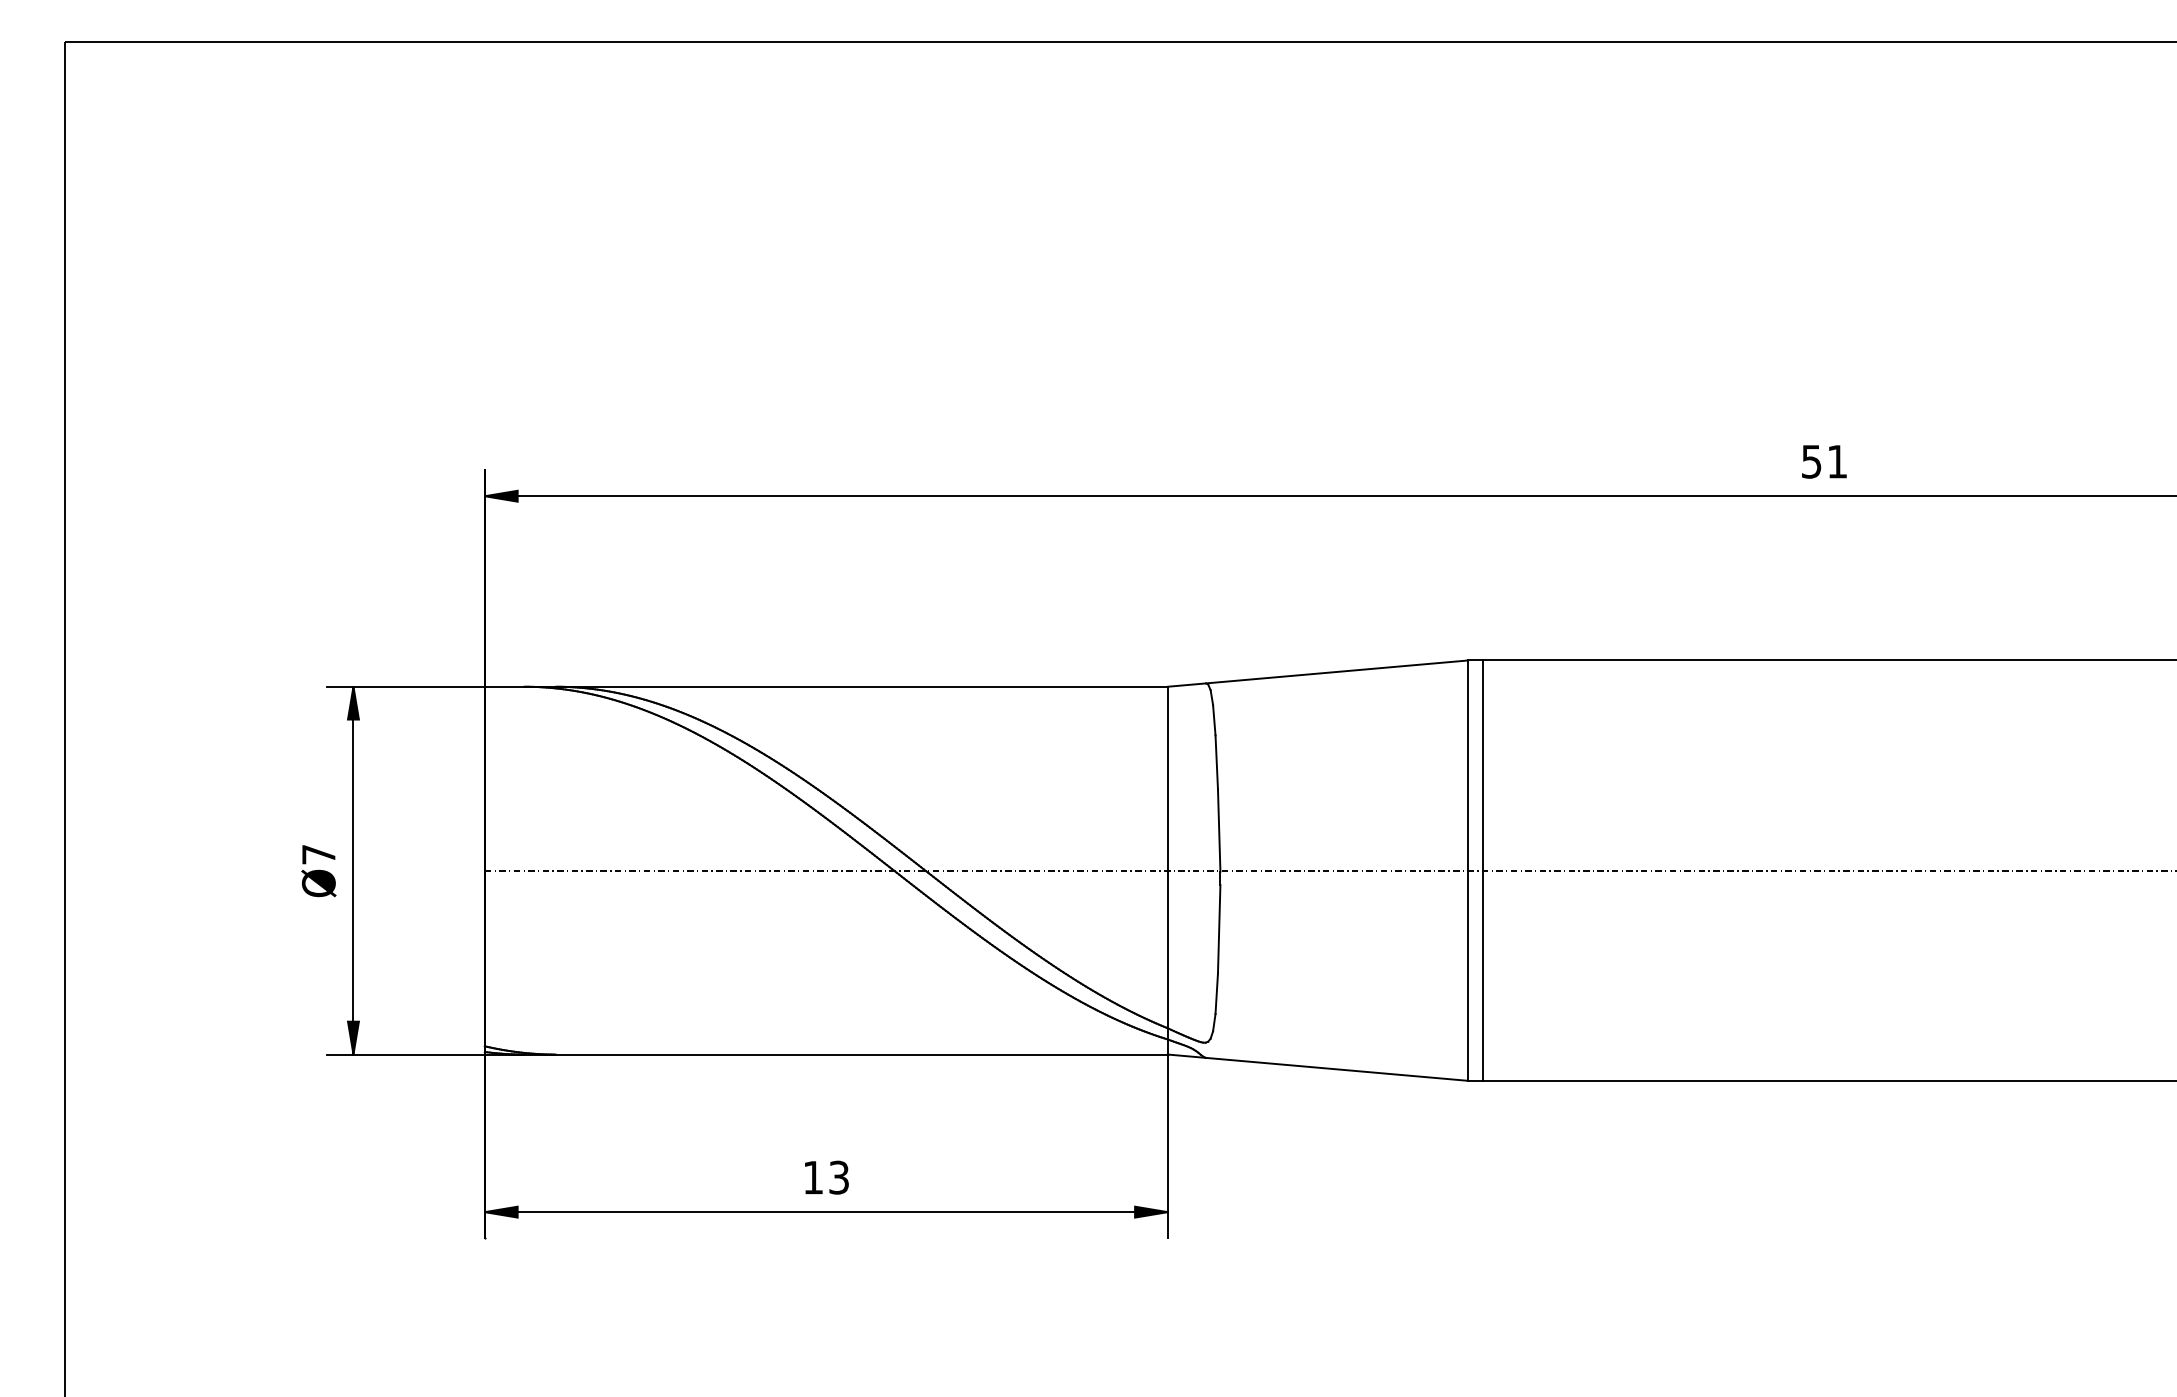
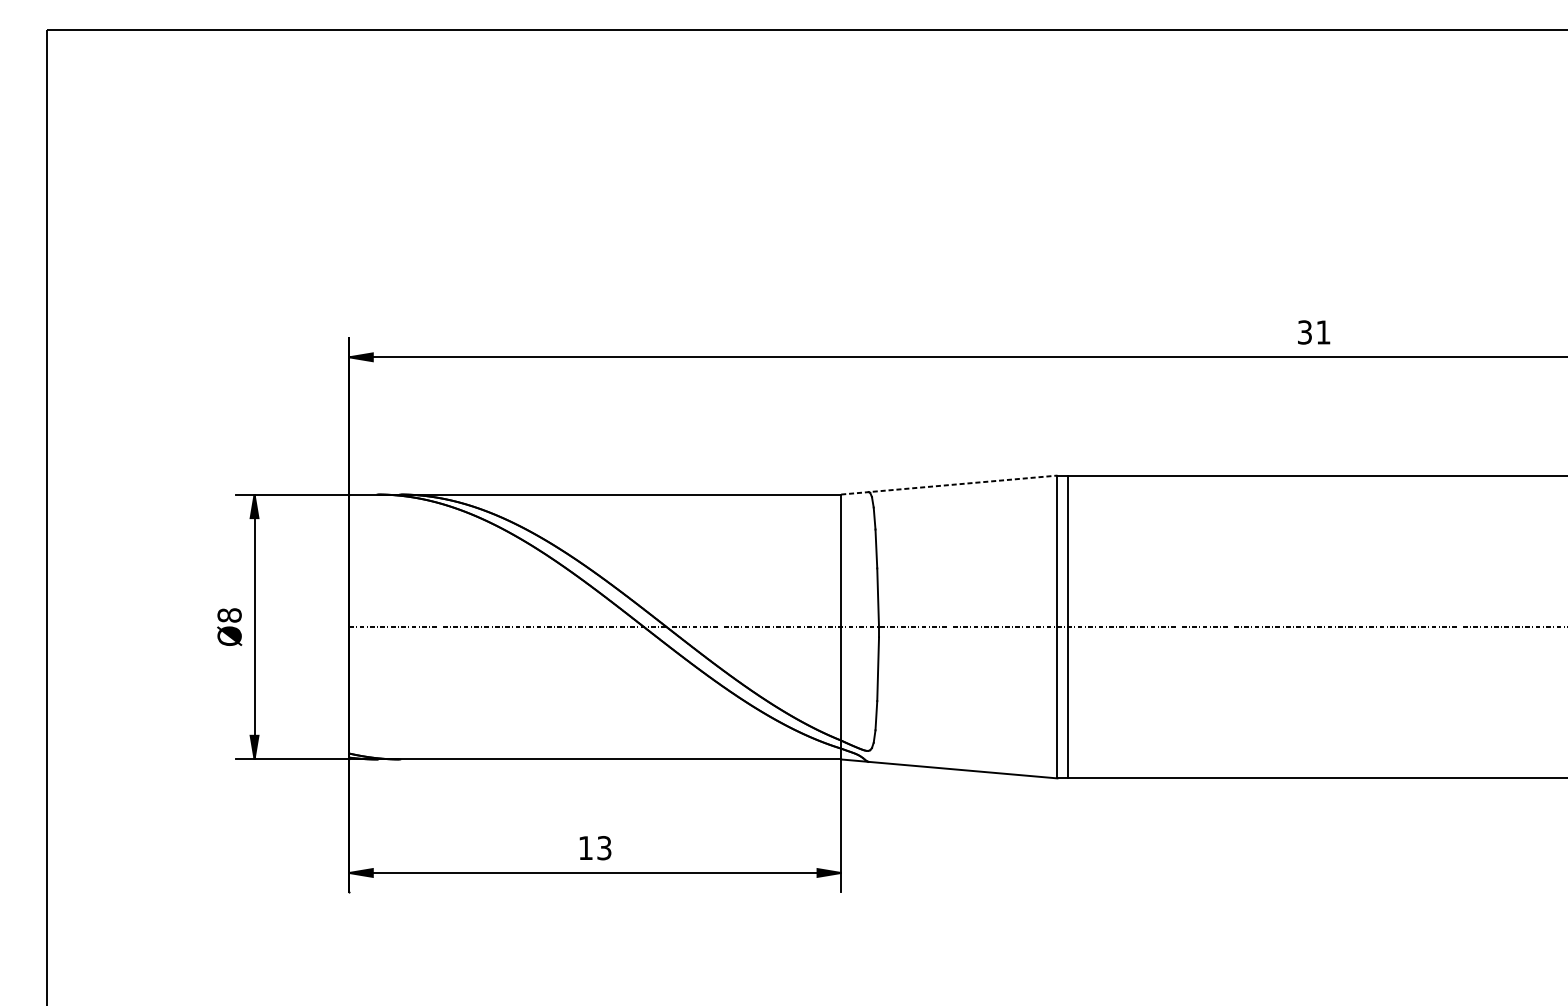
text: (1811, 461) -> (1304, 332), 51 -> 31
line: (1318, 673) -> (949, 484), solid -> dashed
text: (318, 854) -> (229, 615), Ø7 -> Ø8

